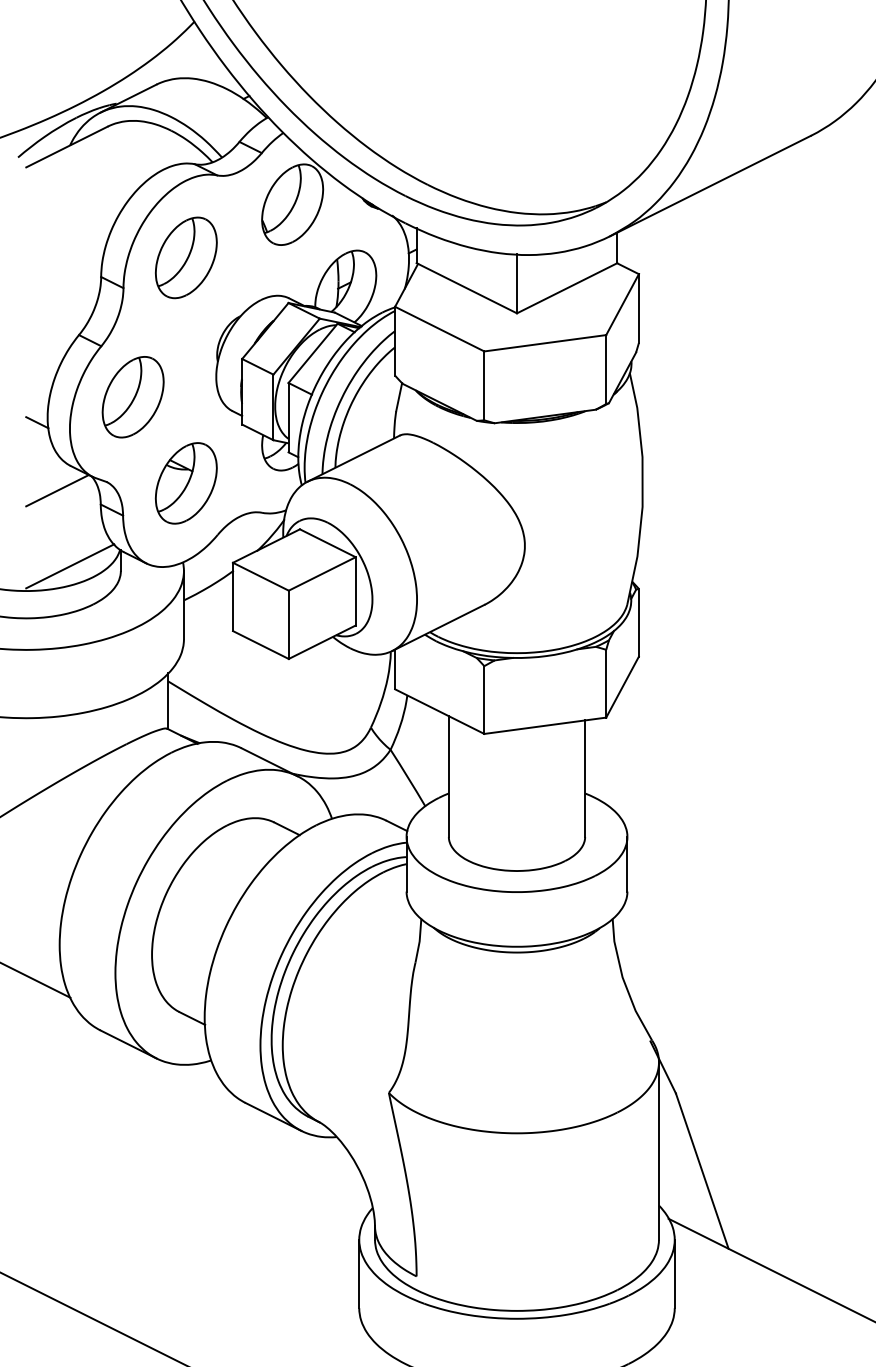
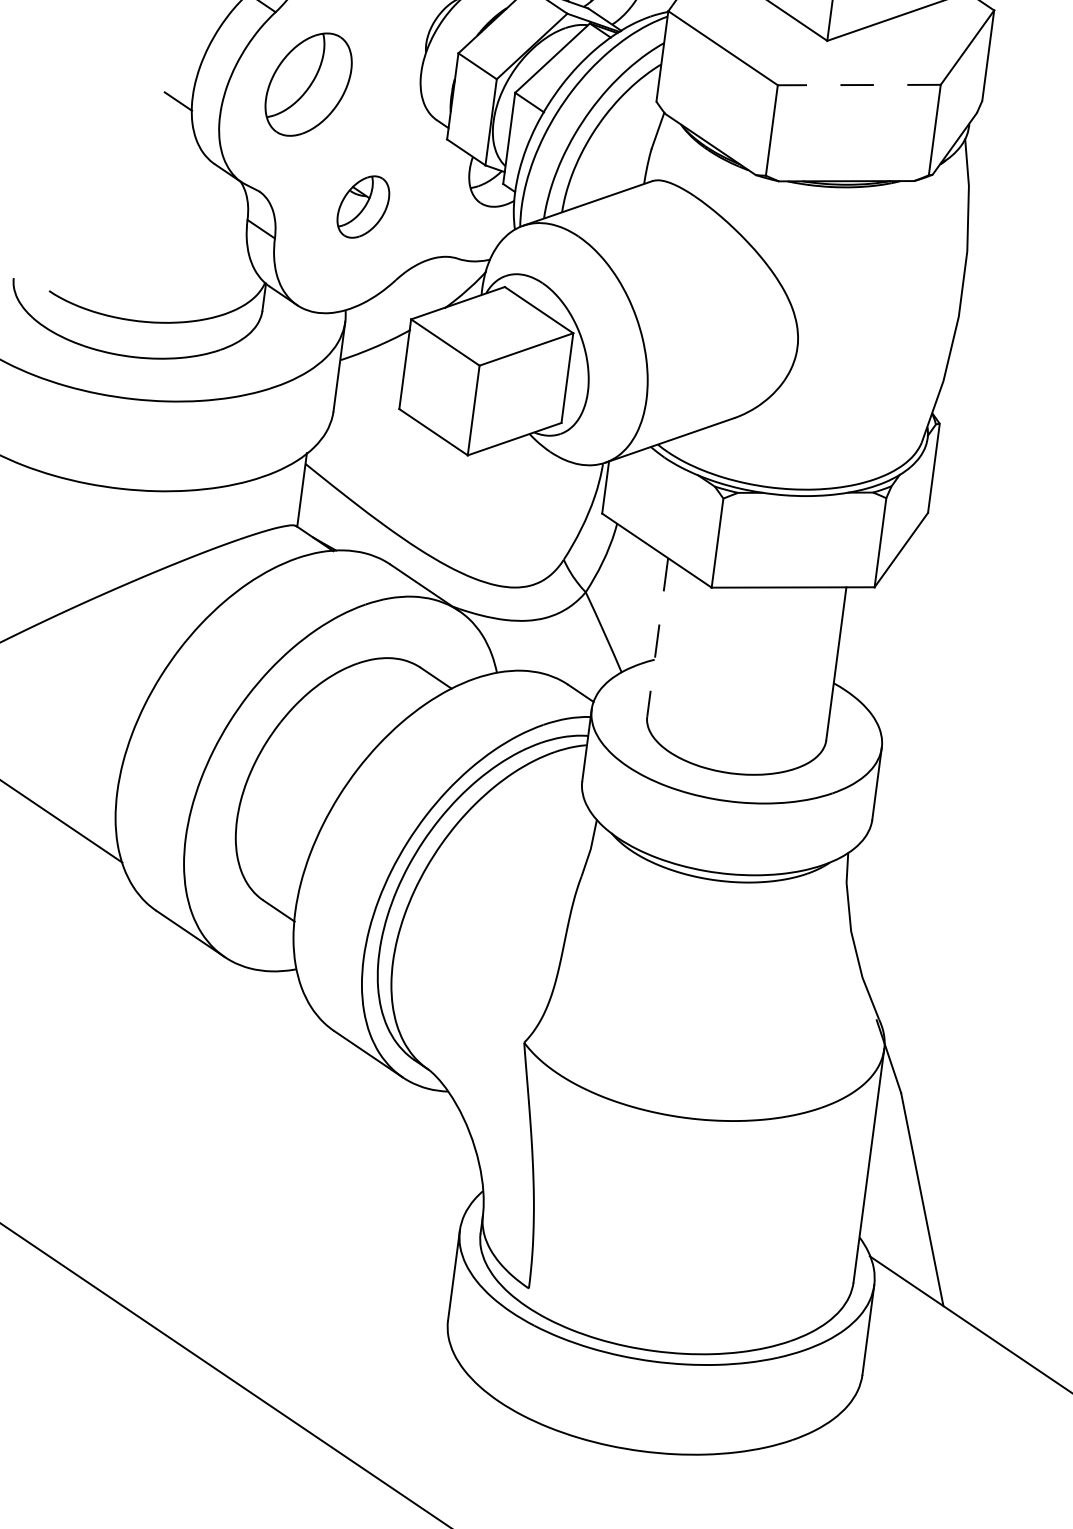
line: (544, 343) -> (858, 85), solid -> dashed
part: (185, 483) -> (362, 207), size x0.6
line: (57, 490) -> (193, 194), removed
line: (70, 566) -> (197, 296), removed
line: (448, 777) -> (657, 638), solid -> dashed

